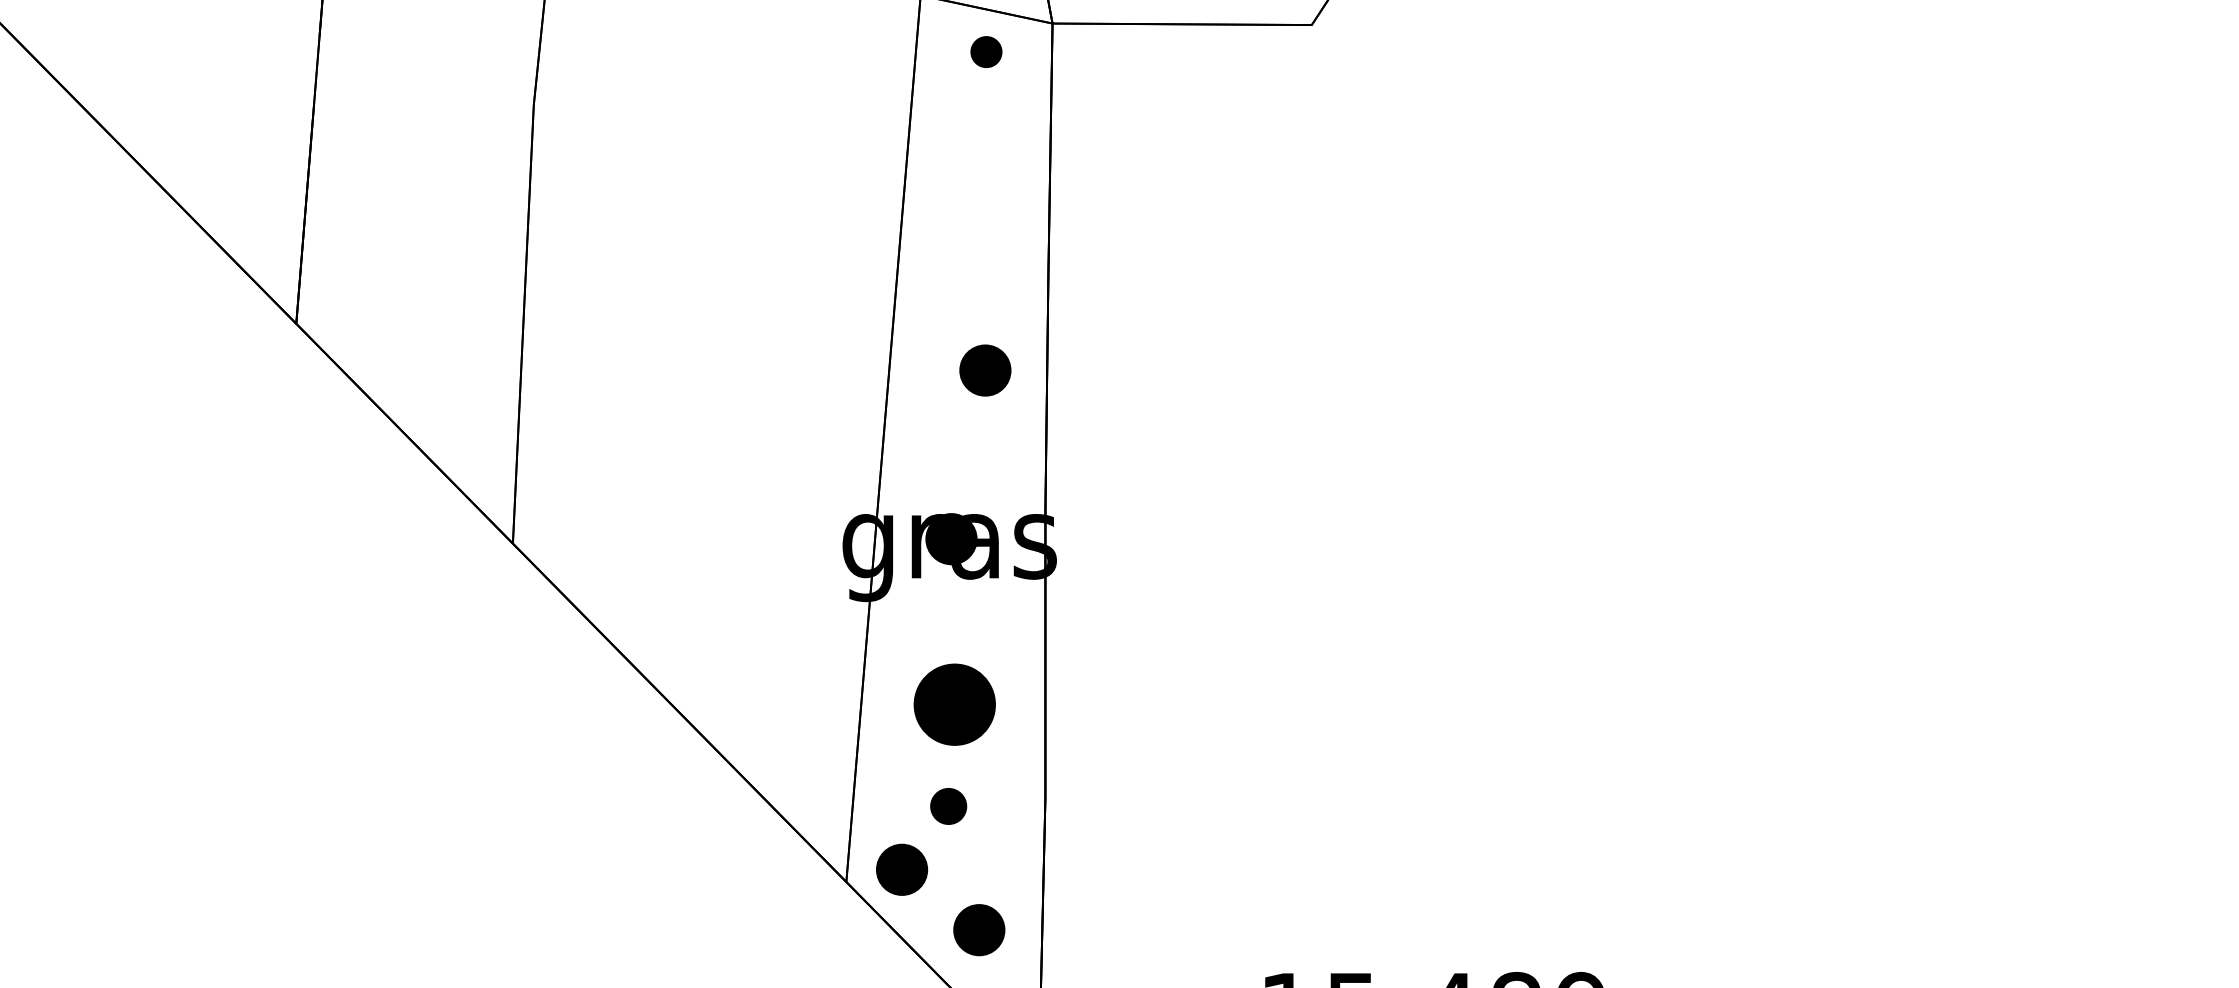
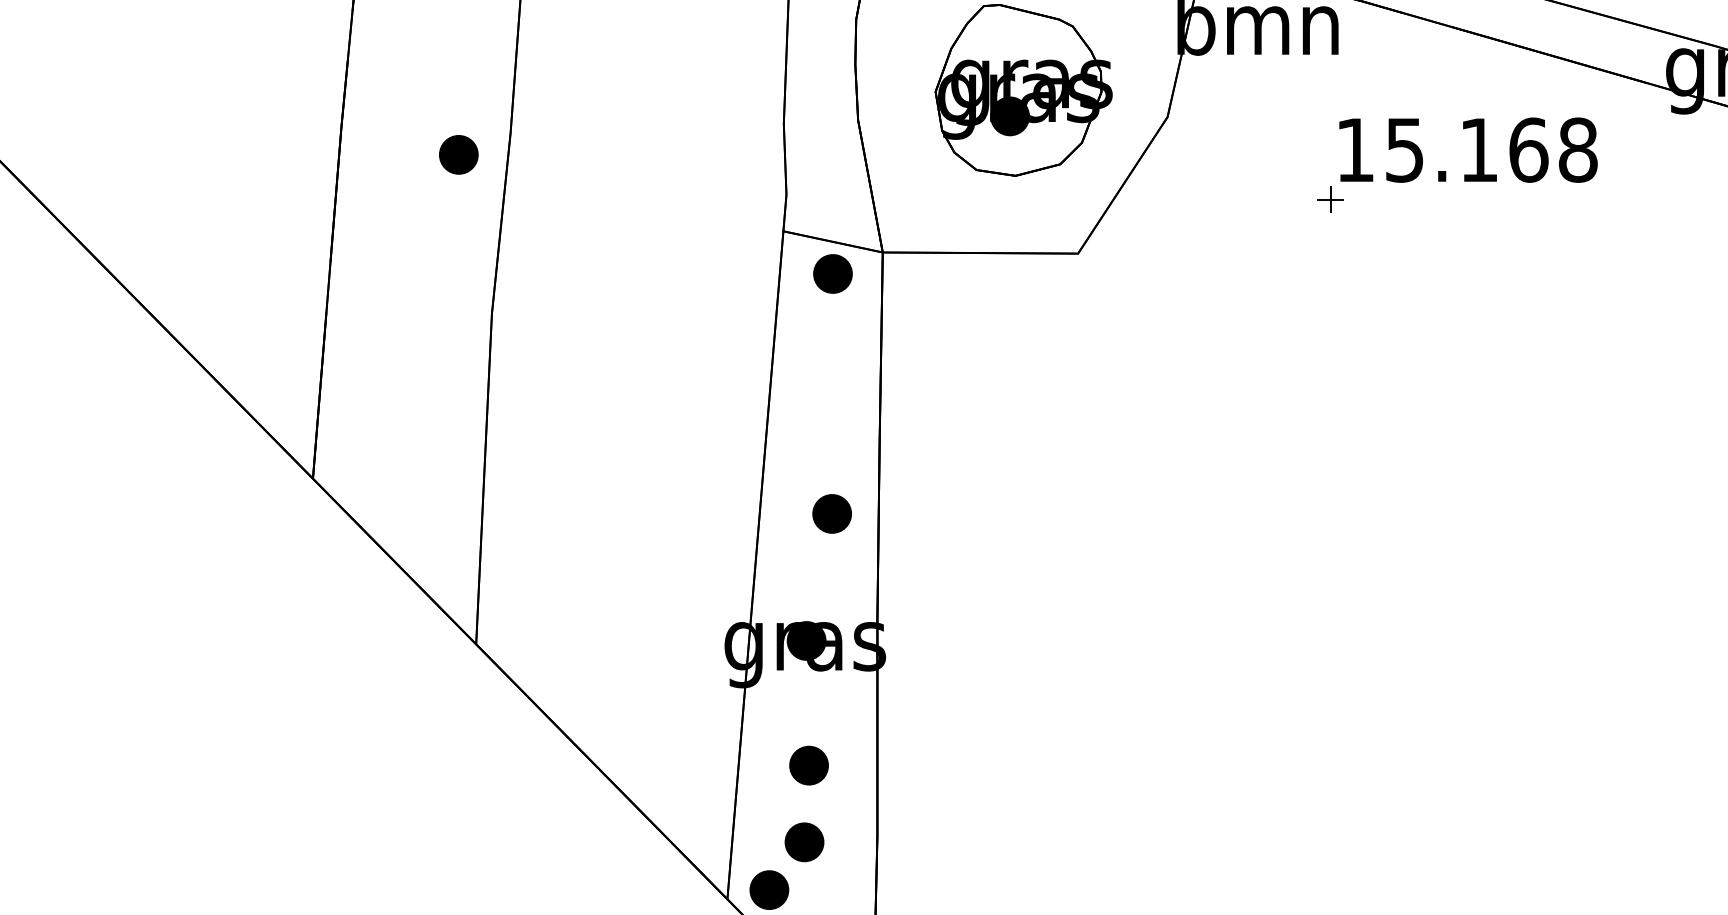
part: (985, 51) -> (832, 273), size x1.67
part: (953, 704) -> (808, 765), size x0.62
part: (948, 806) -> (804, 842), size x1.43

